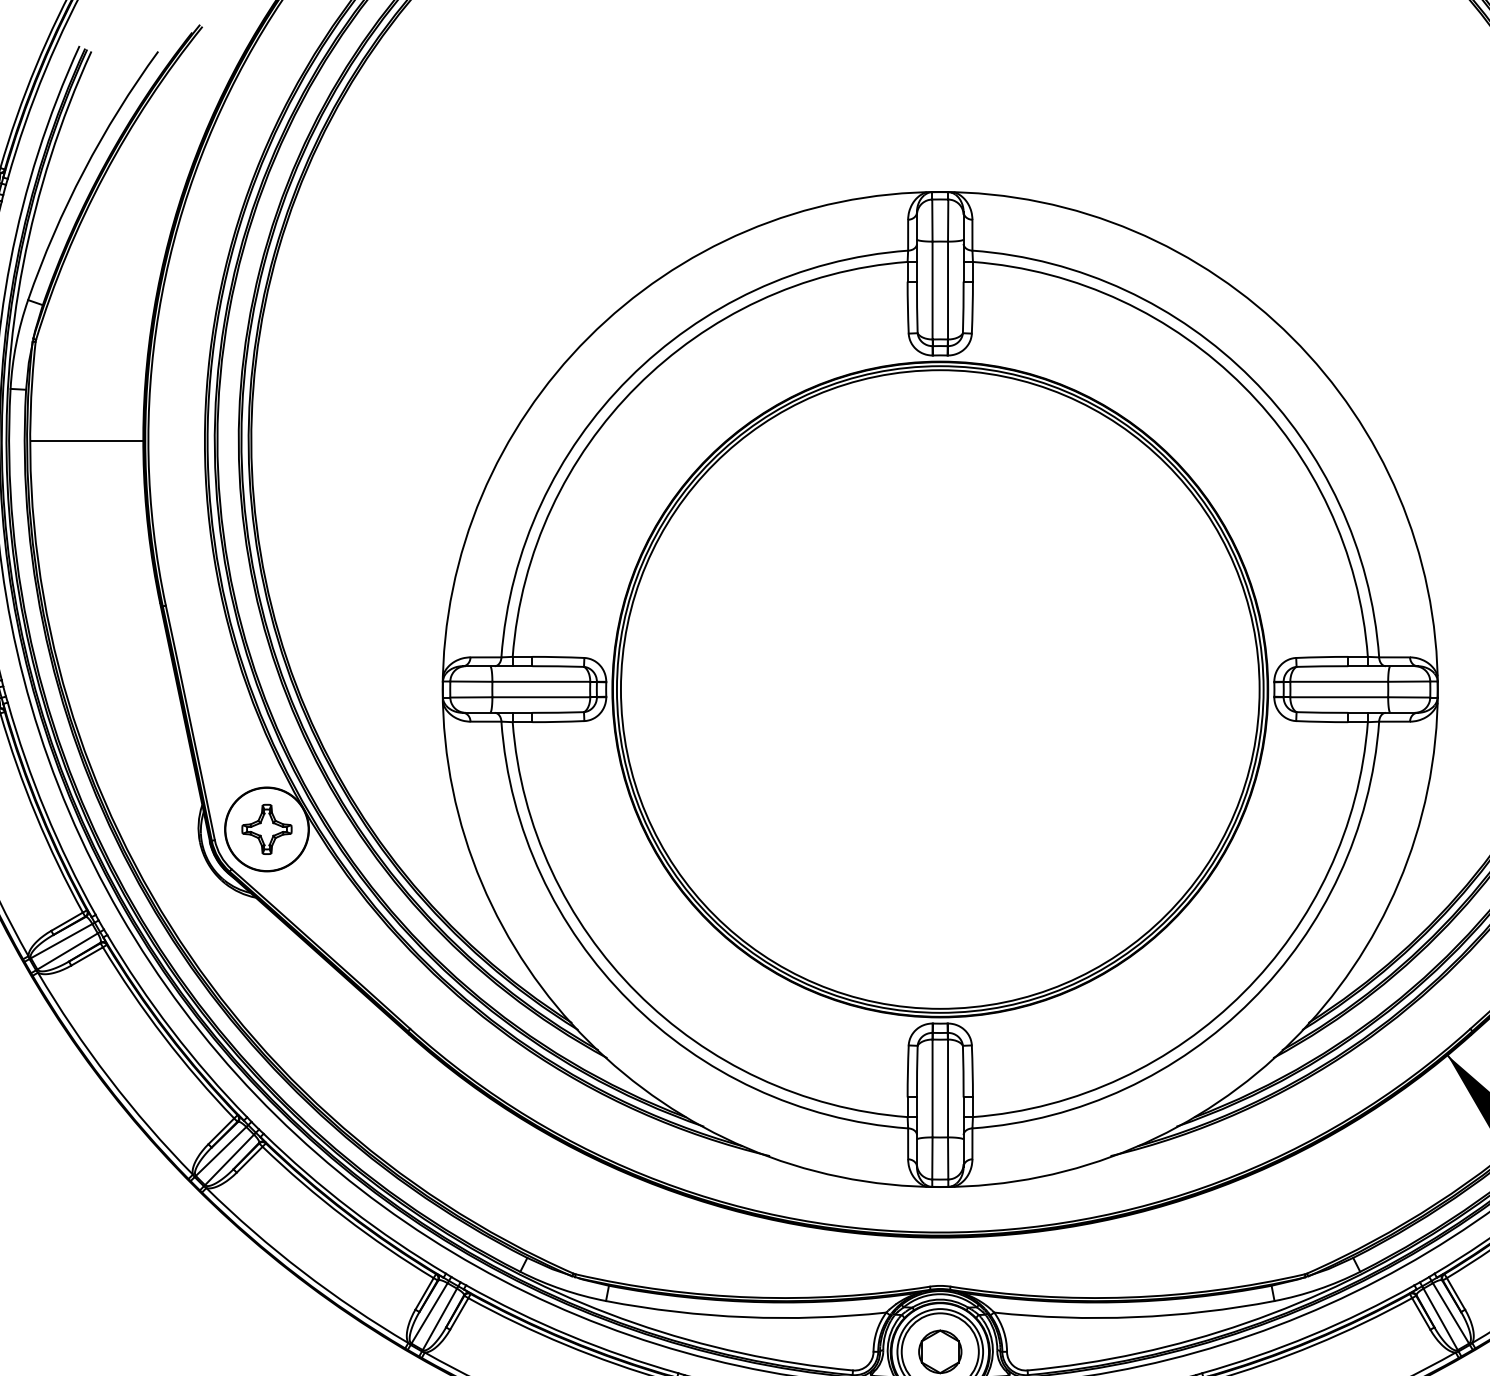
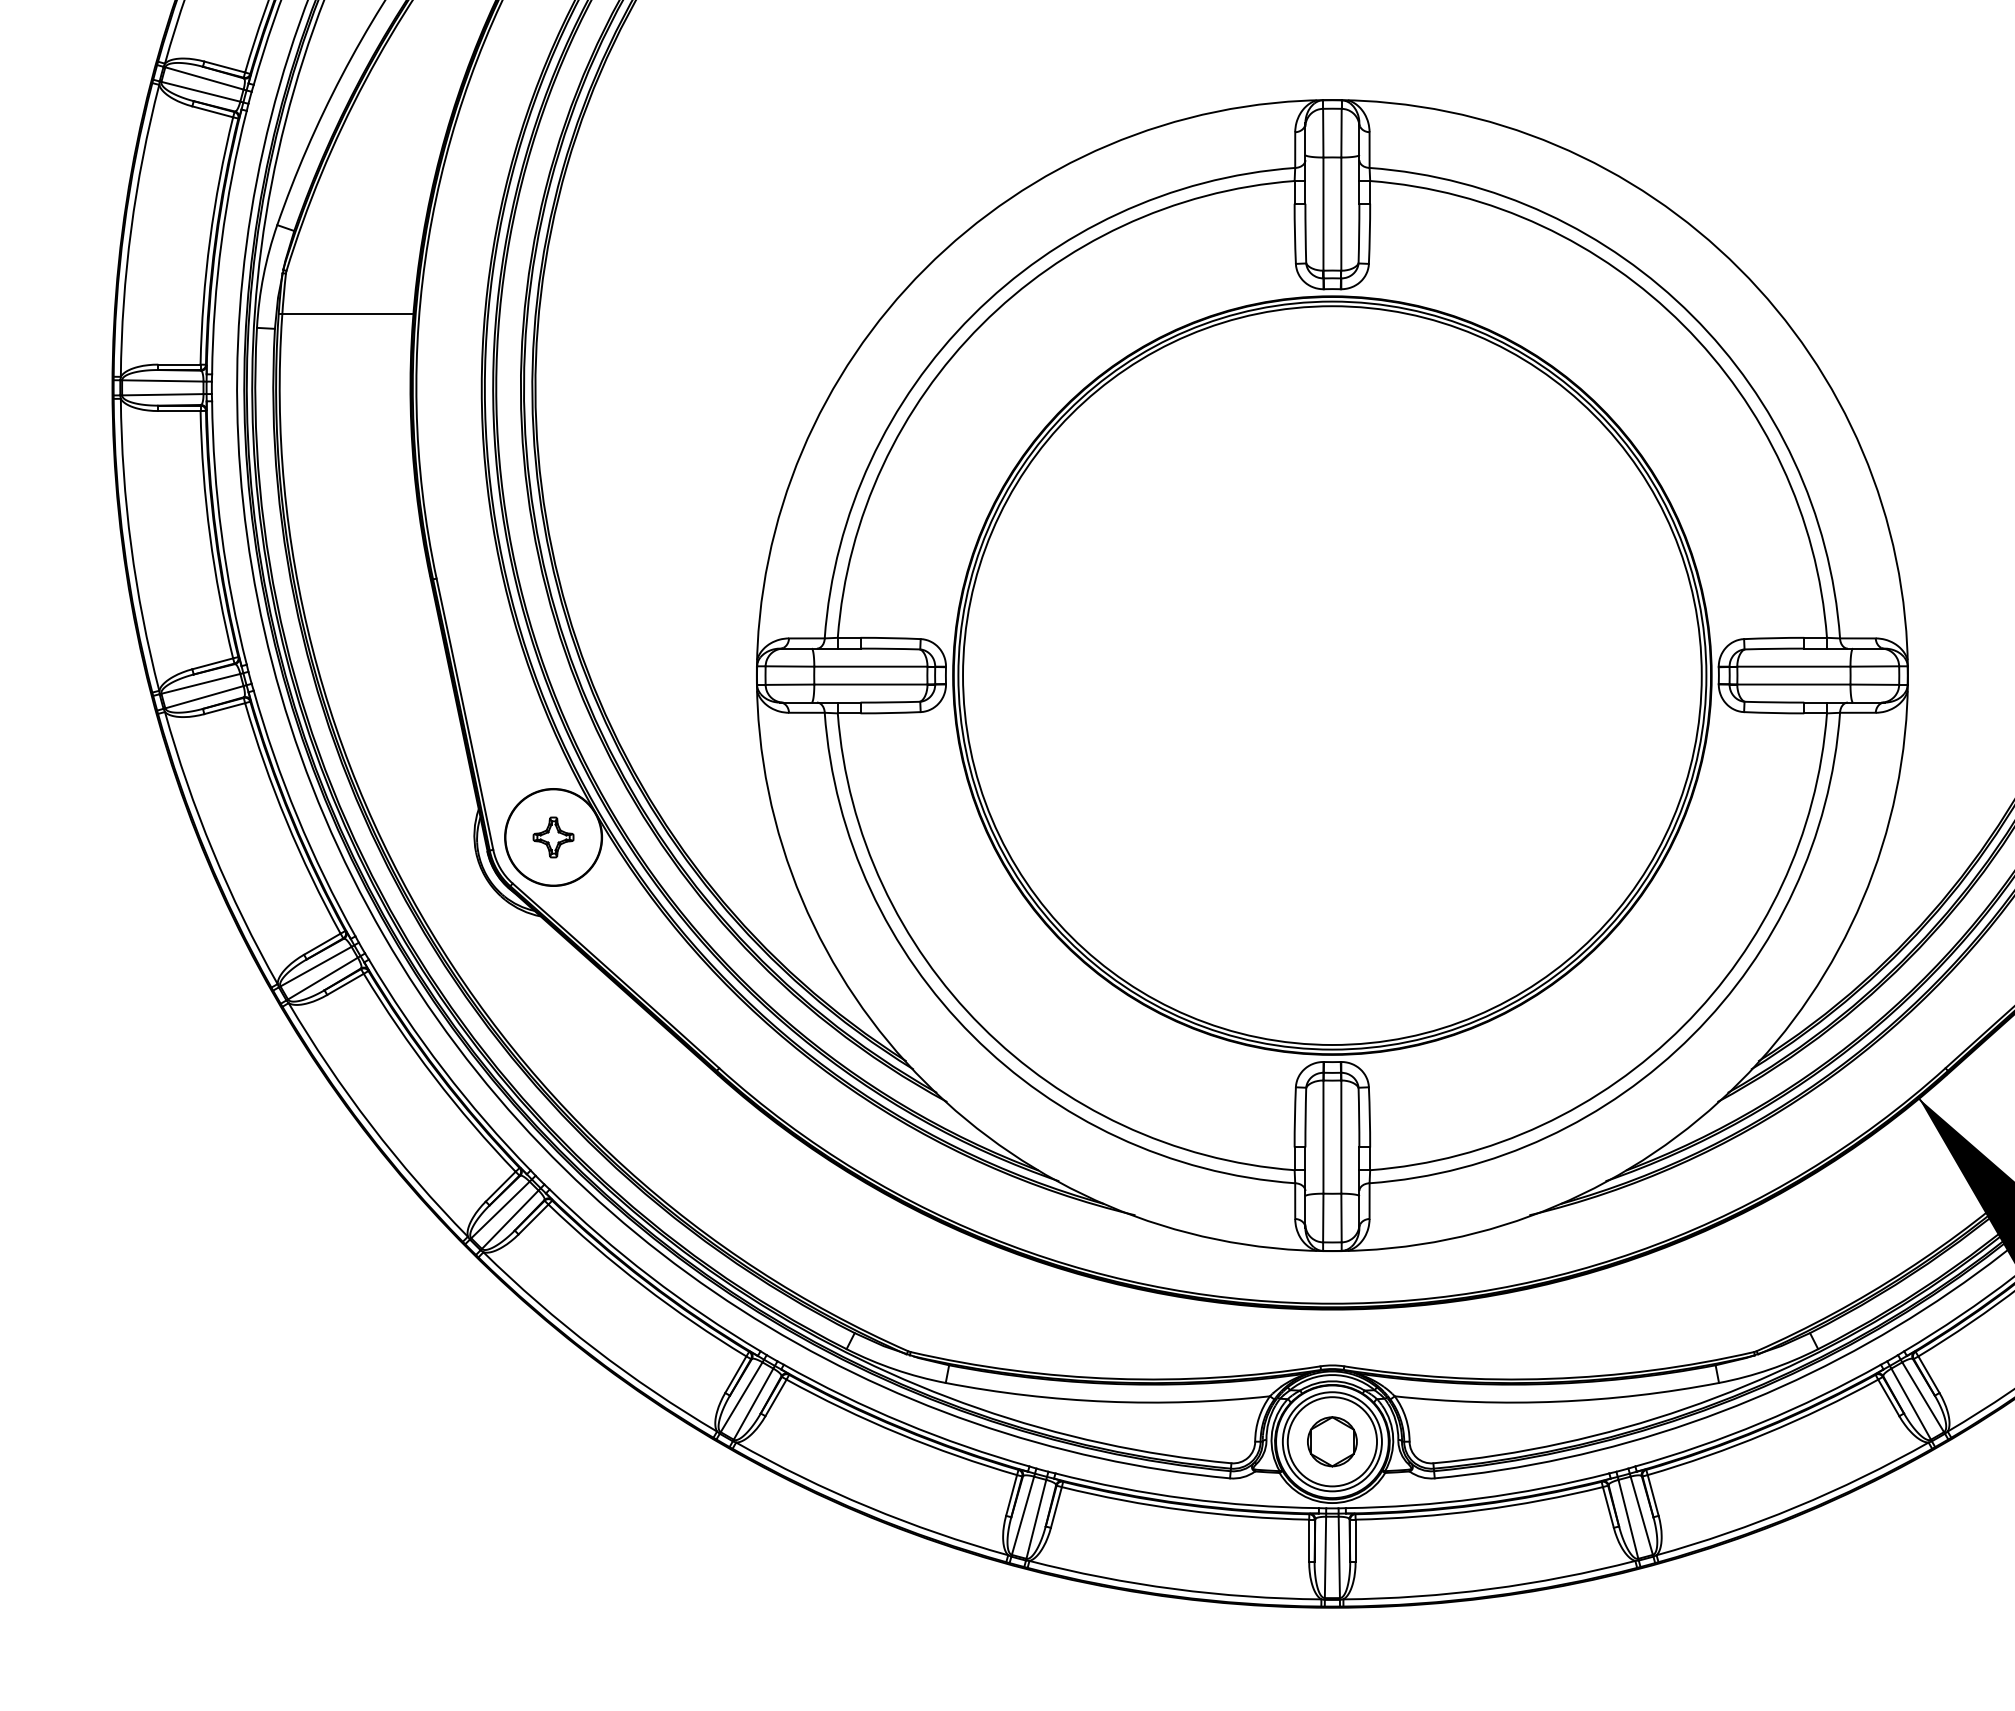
line: (87, 440) -> (345, 313), moved
part: (266, 829) -> (553, 837), size x0.7

